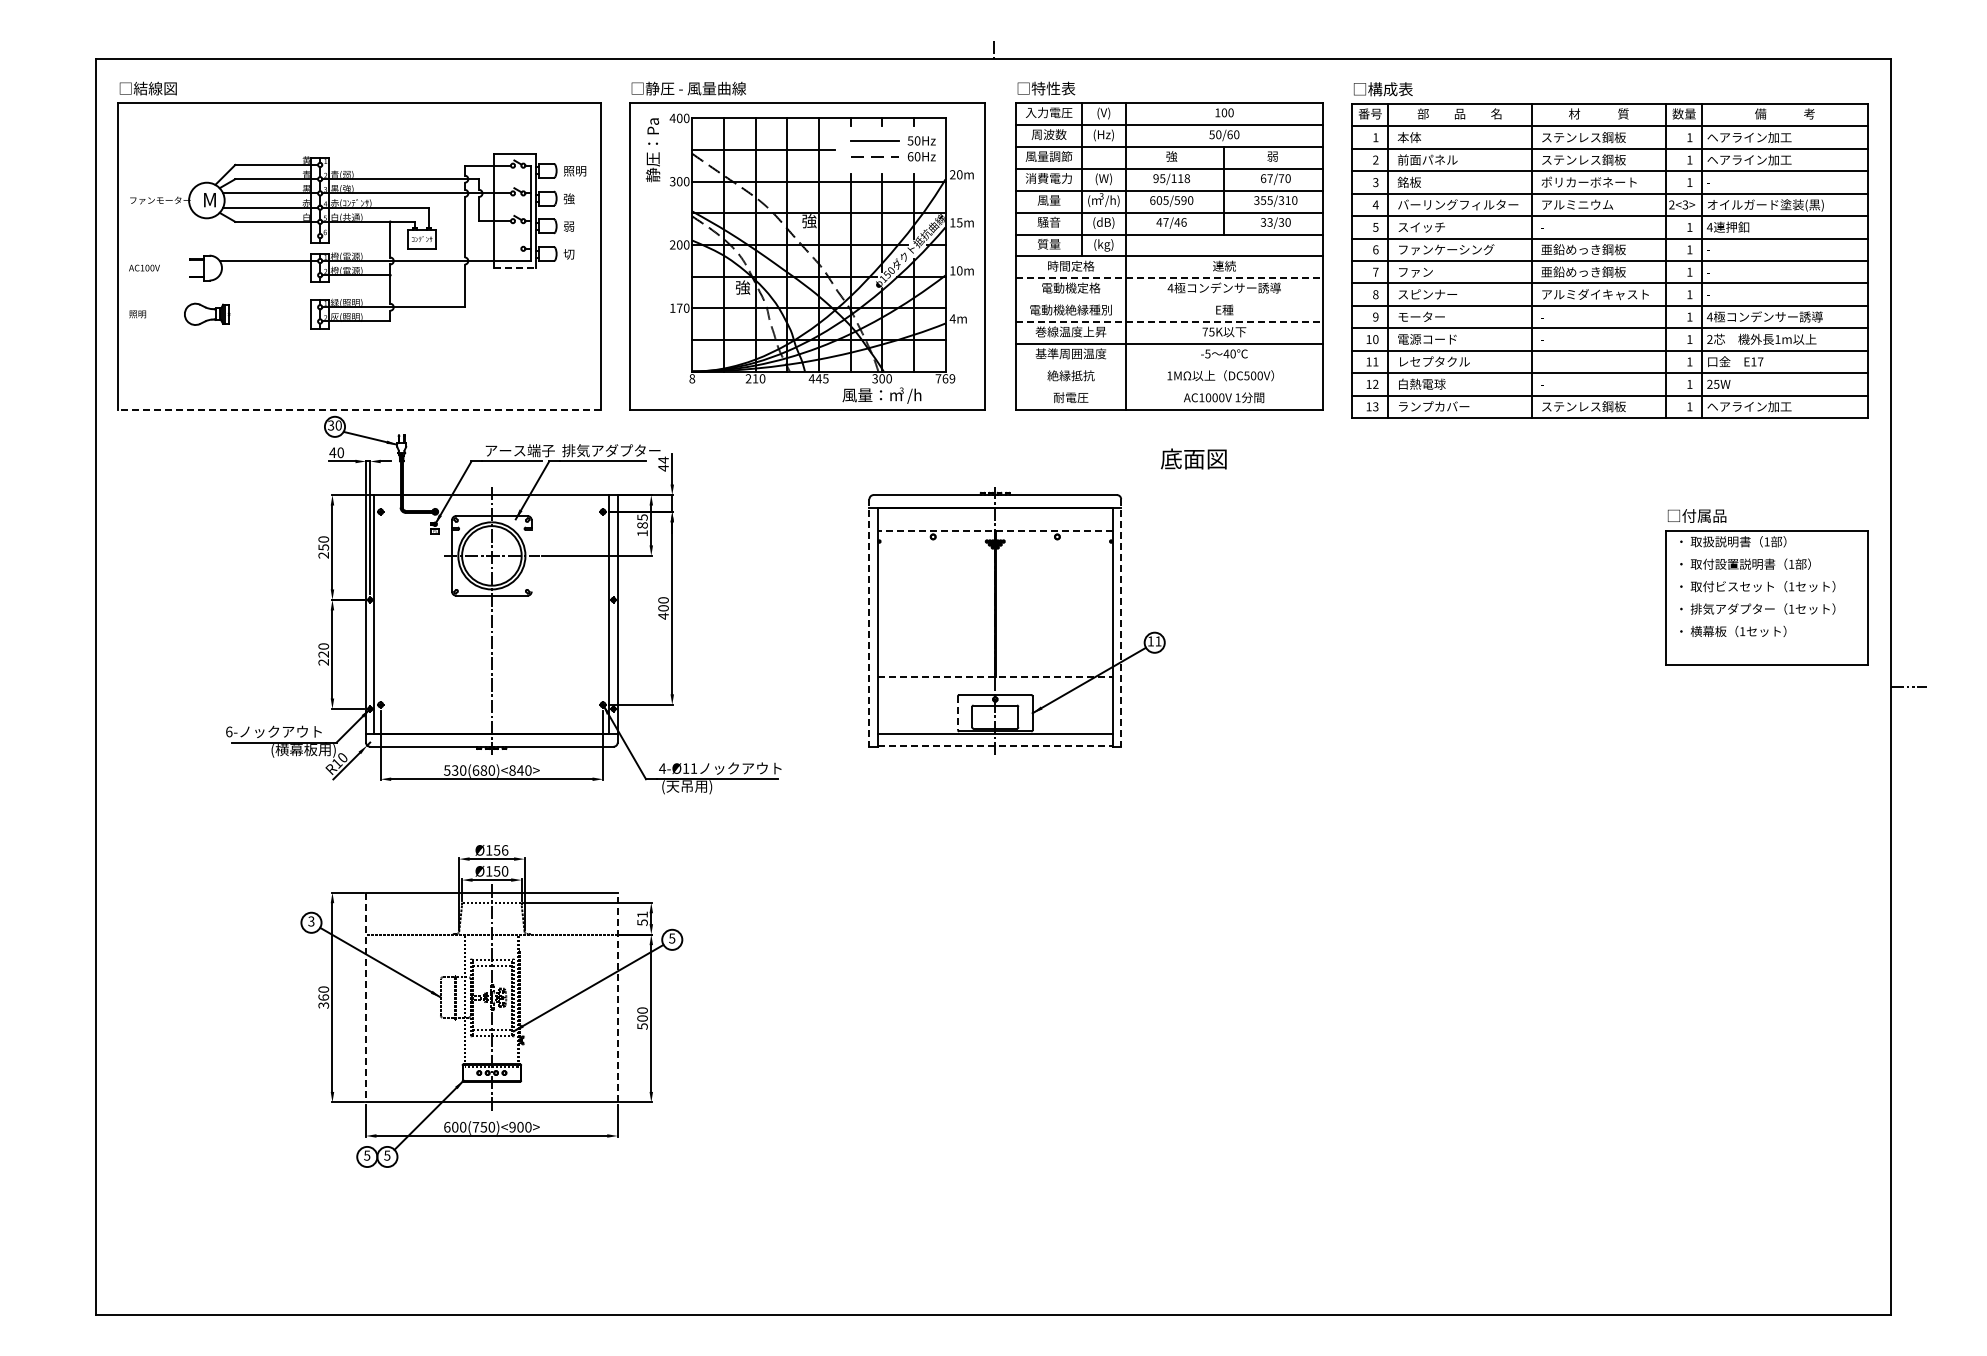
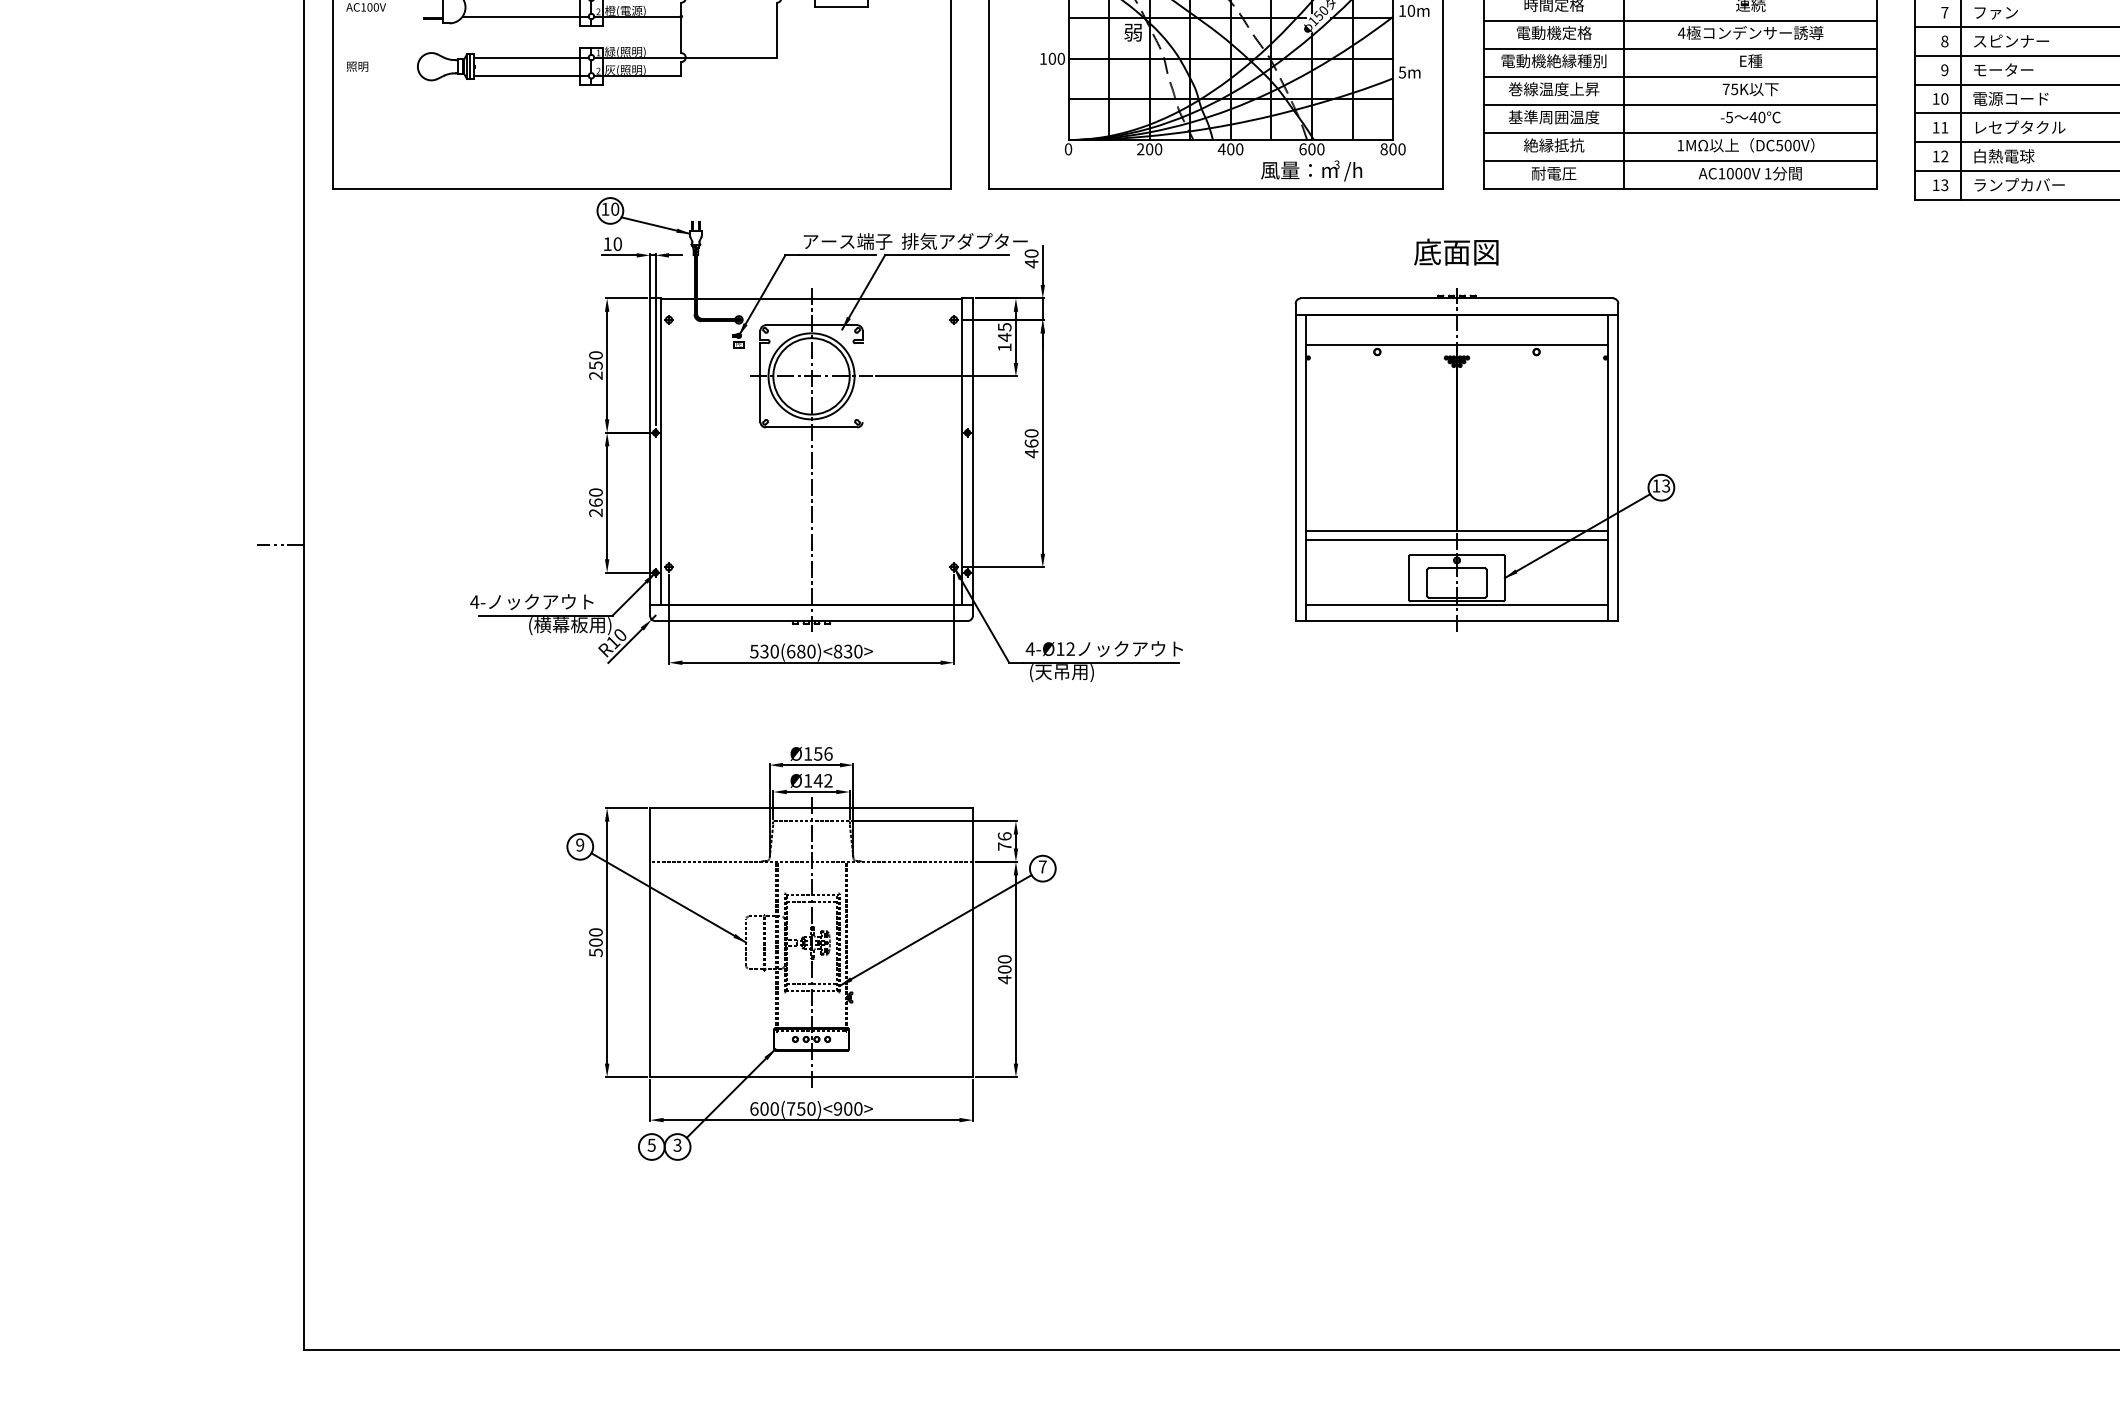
line: (515, 267) -> (841, 6), dashed -> solid
line: (268, 275) -> (525, 16), added
line: (1170, 278) -> (1681, 20), dashed -> solid
text: (743, 287) -> (1134, 32), 強 -> 弱
line: (1169, 300) -> (1680, 48), added
line: (273, 307) -> (531, 57), added
text: (679, 307) -> (1052, 57), 170 -> 100
text: (952, 318) -> (1402, 72), 4m -> 5m
line: (273, 321) -> (531, 75), added
line: (1170, 322) -> (1681, 77), dashed -> solid
line: (1169, 366) -> (1680, 133), added
text: (755, 378) -> (1149, 148), 210 -> 200
text: (821, 378) -> (1234, 148), 445 -> 400
text: (875, 378) -> (1303, 148), 300 -> 600
text: (945, 378) -> (1393, 148), 769 -> 800
text: (692, 379) -> (1068, 150), 8 -> 0
line: (1169, 388) -> (1680, 161), added
line: (358, 409) -> (640, 188), dashed -> solid
text: (331, 425) -> (605, 209), 30 -> 10
text: (332, 452) -> (607, 243), 40 -> 10
text: (1193, 458) -> (1455, 251), moved
text: (663, 459) -> (1031, 252), 44 -> 40
text: (642, 525) -> (1004, 337), 185 -> 145
line: (994, 531) -> (1455, 345), dashed -> solid
text: (663, 608) -> (1031, 443), 400 -> 460
line: (869, 623) -> (1295, 463), dashed -> solid
line: (1121, 623) -> (1618, 463), dashed -> solid
text: (1158, 641) -> (1666, 486), 11 -> 13
text: (323, 654) -> (595, 502), 220 -> 260
line: (995, 676) -> (1457, 531), dashed -> solid
line: (994, 683) -> (1455, 539), added
line: (77, 687) -> (280, 545), added
line: (957, 713) -> (1408, 578), dashed -> solid
text: (228, 731) -> (473, 601), 6- -> 4-
line: (995, 746) -> (1457, 620), dashed -> solid
text: (693, 768) -> (1070, 648), 4-Ø11 -> 4-Ø12
text: (519, 770) -> (846, 651), 530(680)<840> -> 530(680)<830>
text: (500, 871) -> (822, 781), Ø150 -> Ø142
text: (642, 918) -> (1004, 841), 51 -> 76
text: (311, 921) -> (580, 845), 3 -> 9
text: (672, 938) -> (1043, 866), 5 -> 7
line: (366, 997) -> (650, 942), dashed -> solid
line: (617, 997) -> (972, 942), dashed -> solid
text: (323, 1001) -> (595, 947), 360 -> 500
text: (642, 1026) -> (1004, 979), 500 -> 400
text: (387, 1154) -> (677, 1143), 5 -> 3

